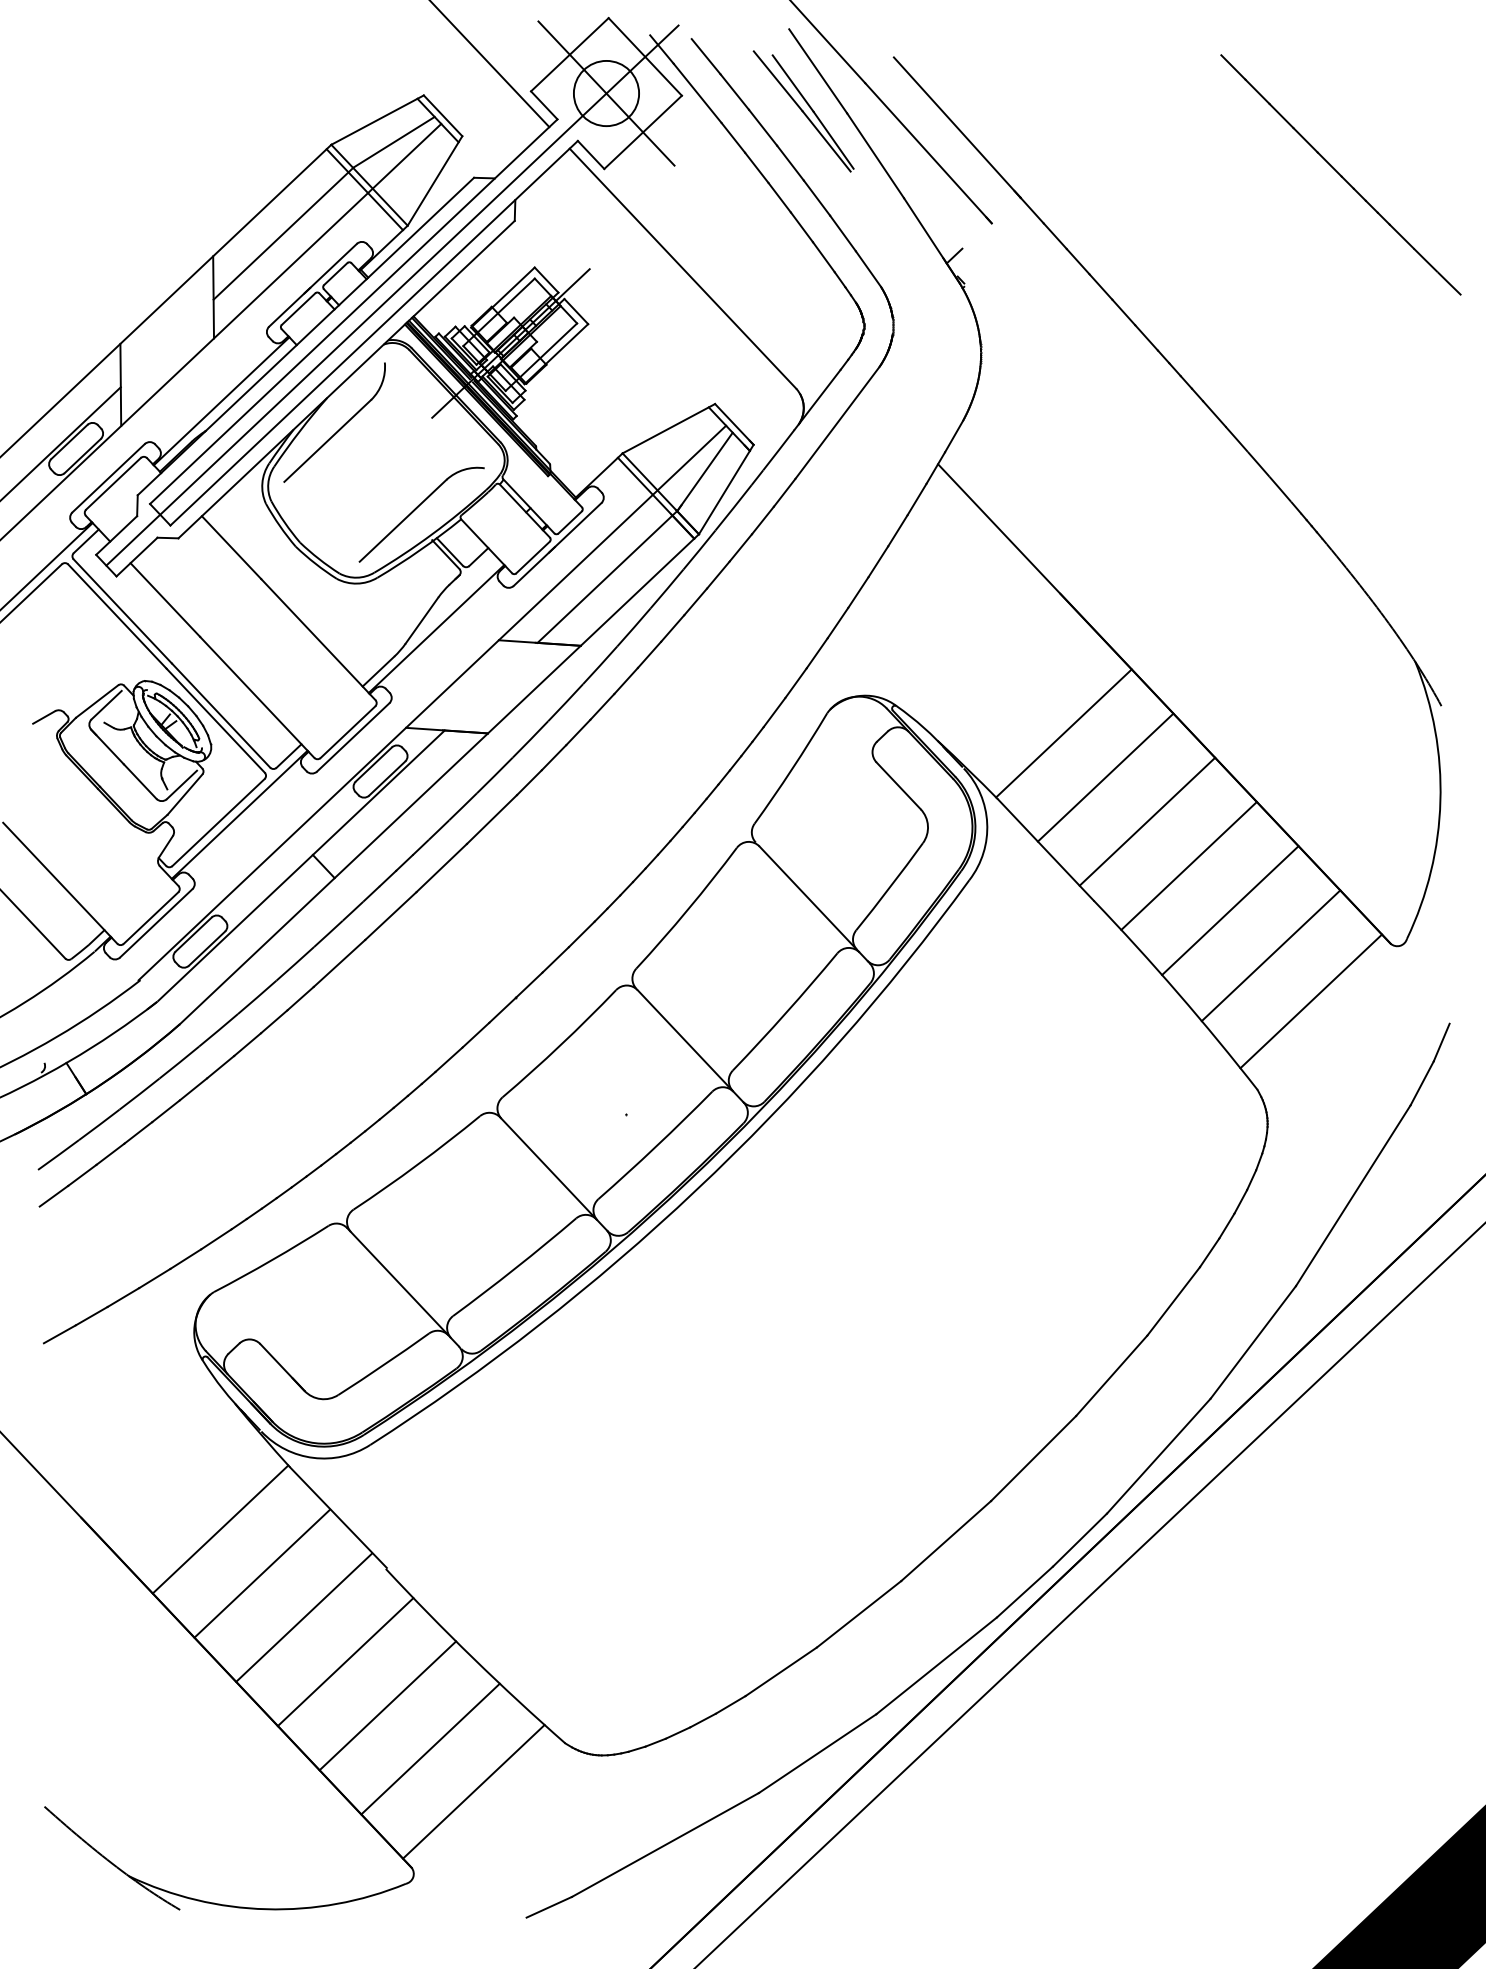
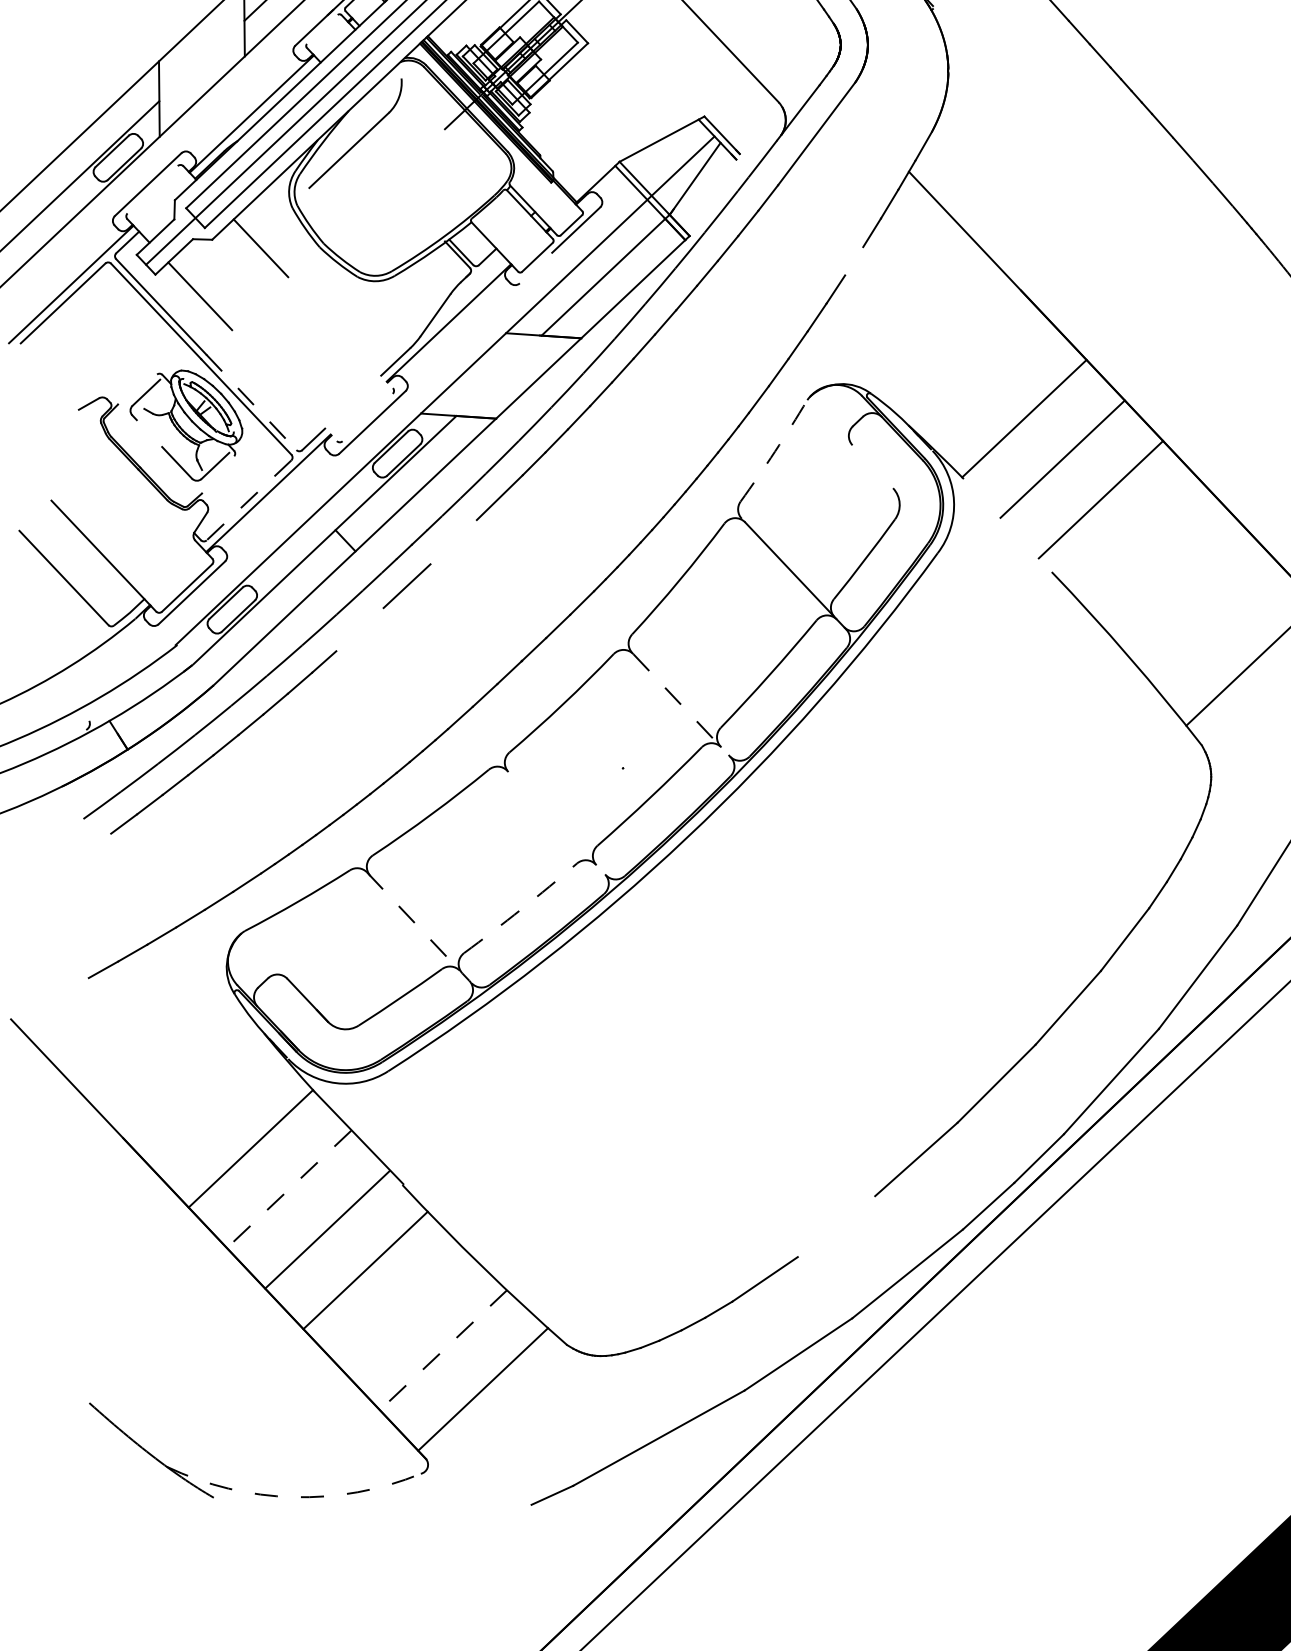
line: (298, 308) -> (322, 28), removed
line: (113, 483) -> (152, 189), removed
line: (725, 489) -> (713, 194), removed
part: (416, 509) -> (430, 213), removed
line: (878, 561) -> (854, 260), removed
line: (533, 566) -> (537, 265), removed
line: (318, 639) -> (340, 332), removed
line: (257, 696) -> (284, 384), removed
line: (97, 701) -> (137, 389), removed
line: (221, 715) -> (251, 402), solid -> dashed
line: (347, 732) -> (367, 417), removed
line: (107, 746) -> (147, 430), removed
arc: (792, 769) -> (775, 451), solid -> dashed
line: (898, 785) -> (872, 466), removed
line: (184, 794) -> (217, 474), removed
line: (218, 822) -> (248, 500), solid -> dashed
line: (1045, 849) -> (1007, 525), removed
line: (1188, 865) -> (1138, 539), removed
line: (441, 867) -> (453, 541), removed
line: (1230, 910) -> (1177, 581), removed
line: (1270, 955) -> (1213, 622), removed
line: (339, 963) -> (359, 629), removed
line: (691, 1046) -> (682, 705), solid -> dashed
line: (553, 1174) -> (556, 823), removed
line: (53, 1195) -> (97, 842), removed
arc: (515, 1268) -> (521, 909), solid -> dashed
line: (403, 1287) -> (418, 926), solid -> dashed
line: (261, 1574) -> (288, 1190), solid -> dashed
line: (858, 1614) -> (835, 1226), removed
line: (387, 1705) -> (403, 1310), removed
line: (430, 1749) -> (443, 1350), solid -> dashed
arc: (266, 1909) -> (292, 1497), solid -> dashed

